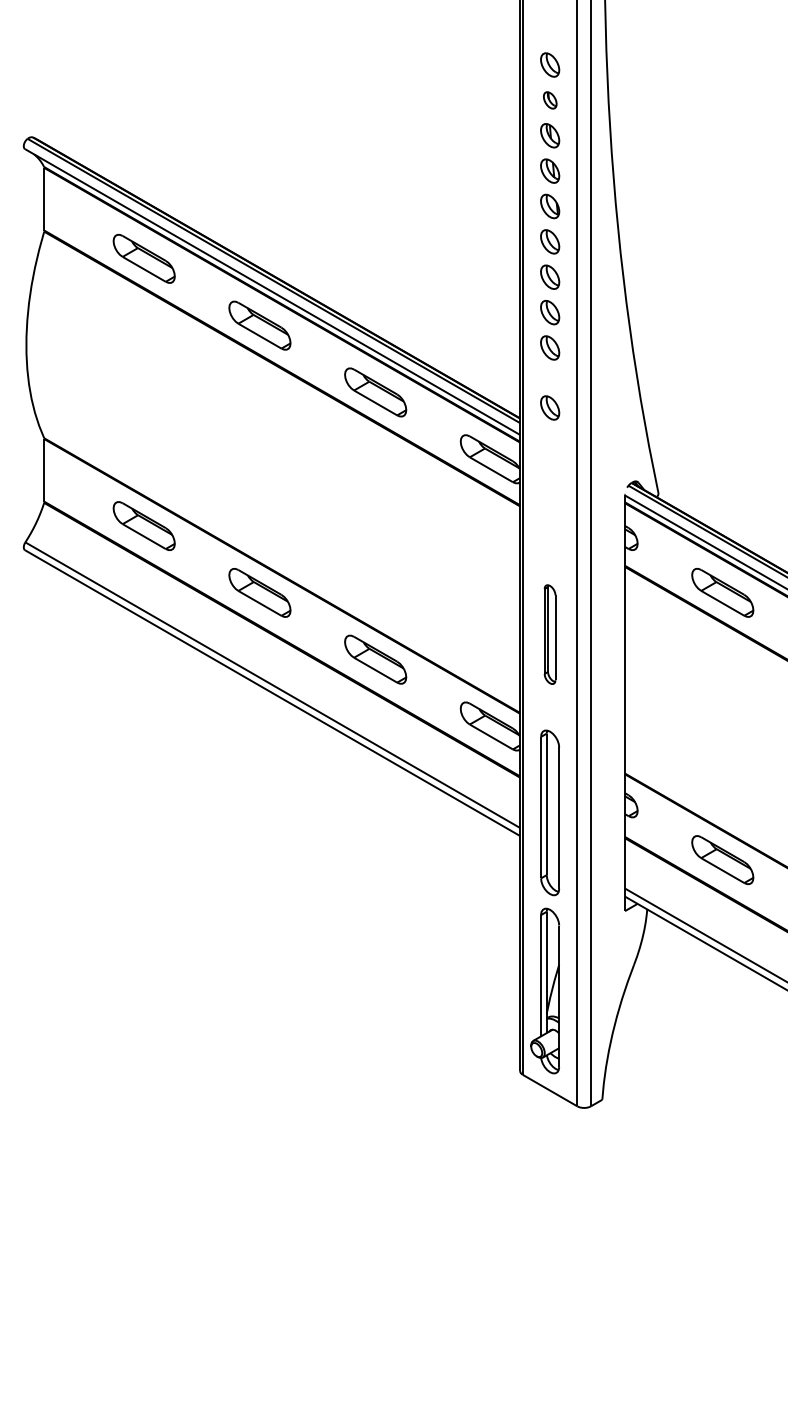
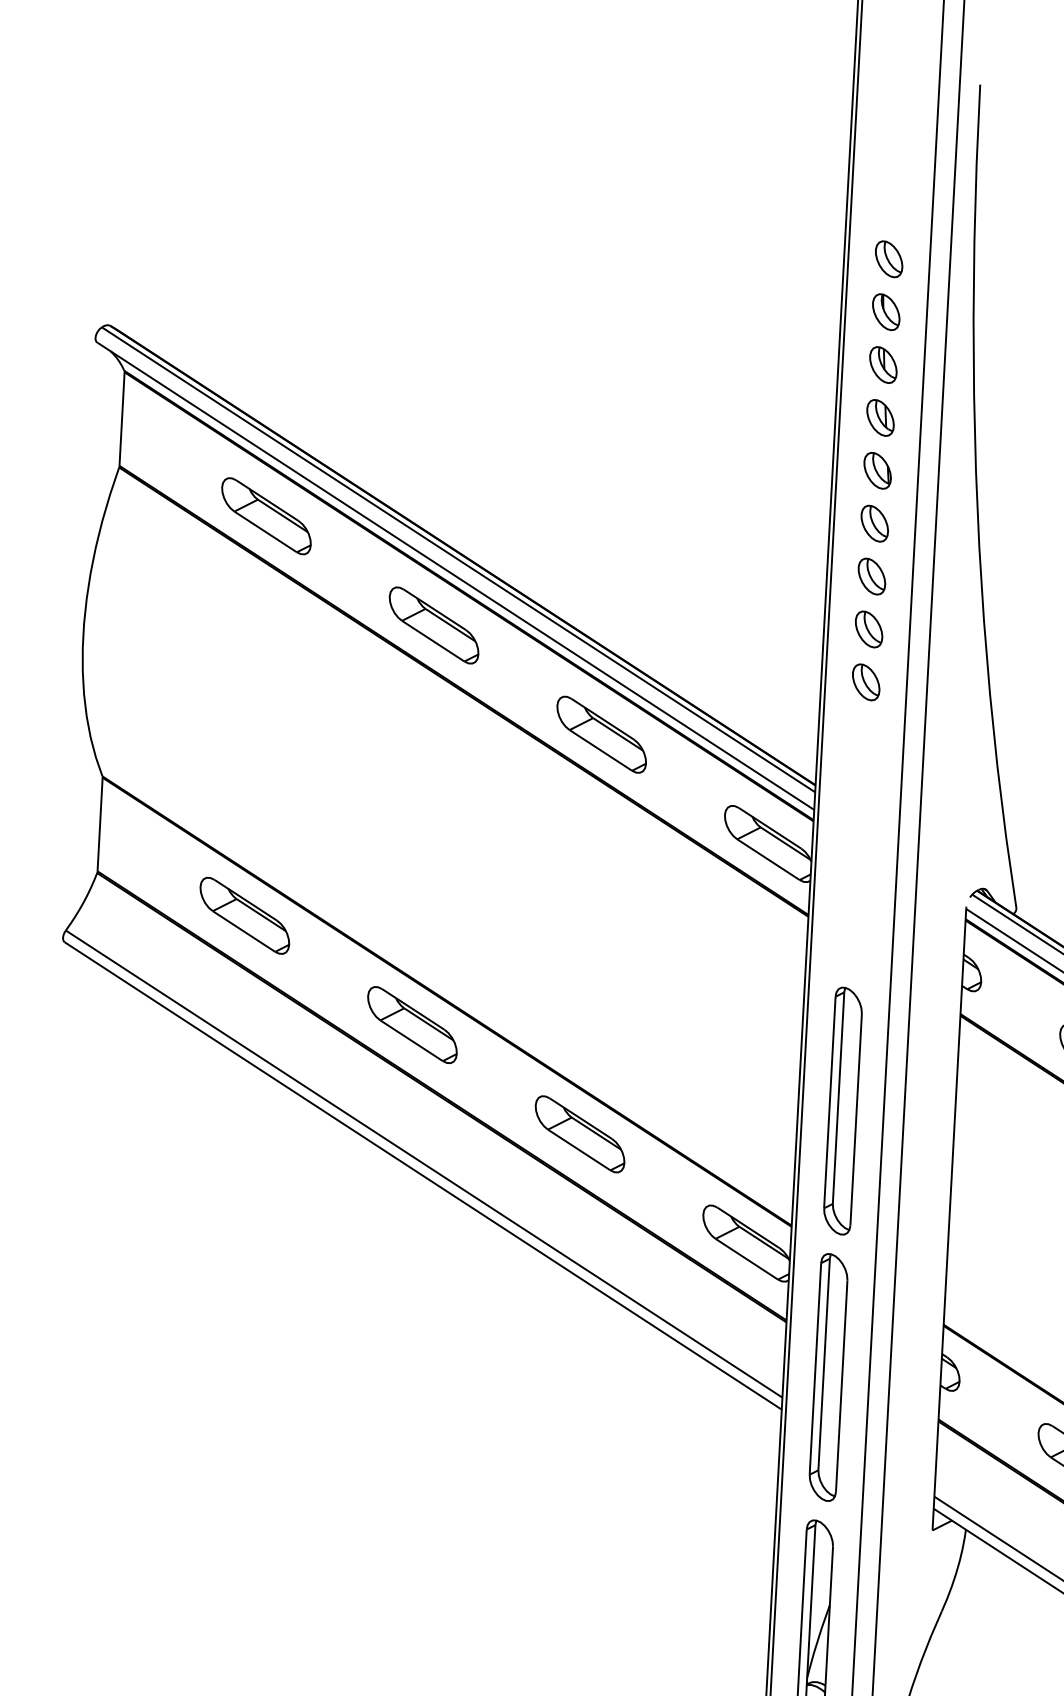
part: (550, 100) -> (886, 312), size x1.43
part: (550, 407) -> (861, 771), removed
part: (549, 634) -> (842, 1110), size x1.67

